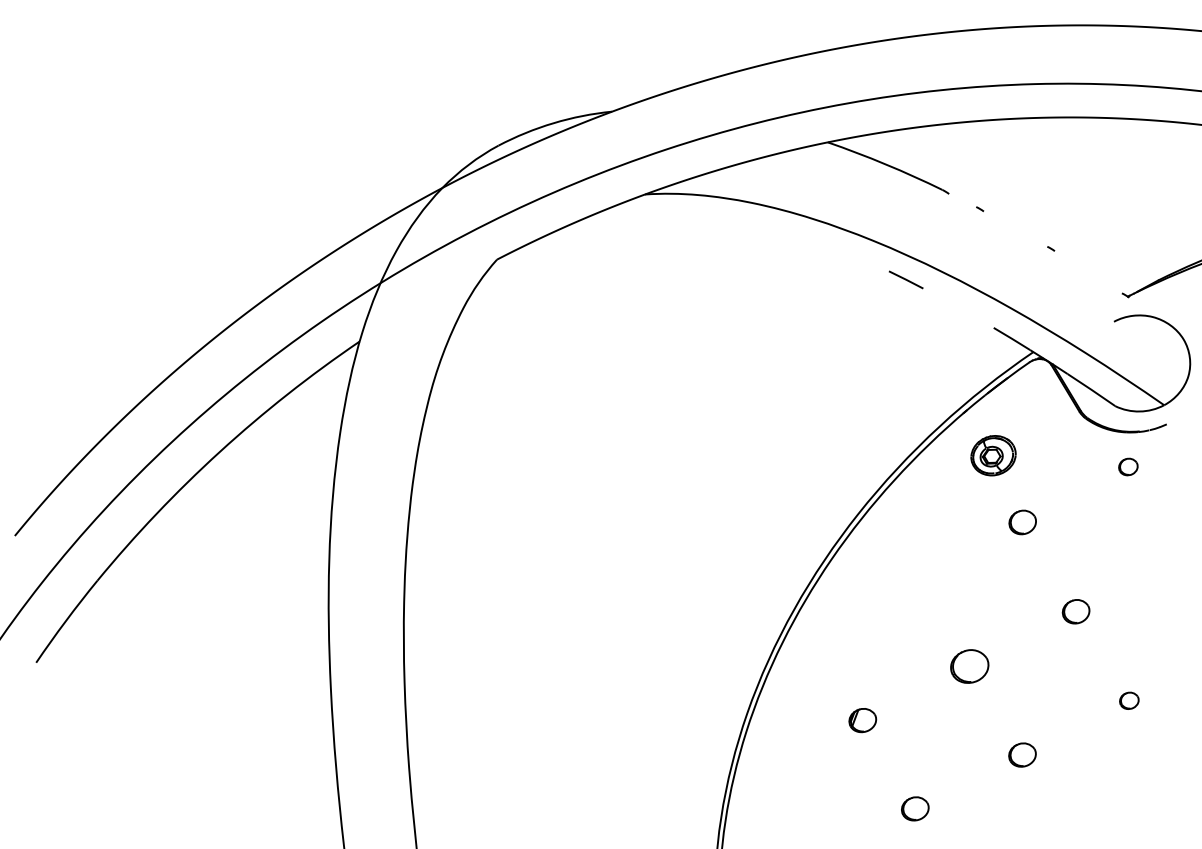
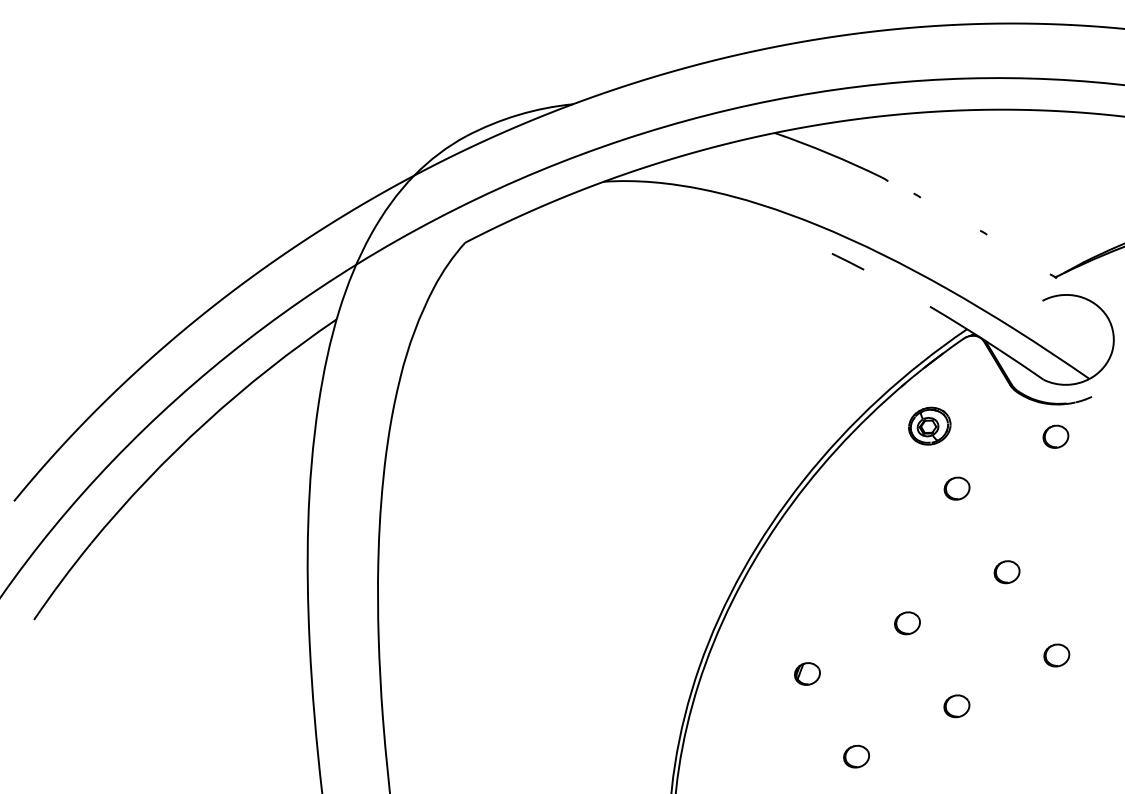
part: (1128, 466) -> (1056, 436), size x1.43
part: (969, 665) -> (907, 622), size x0.71
part: (1129, 700) -> (1057, 655), size x1.43

